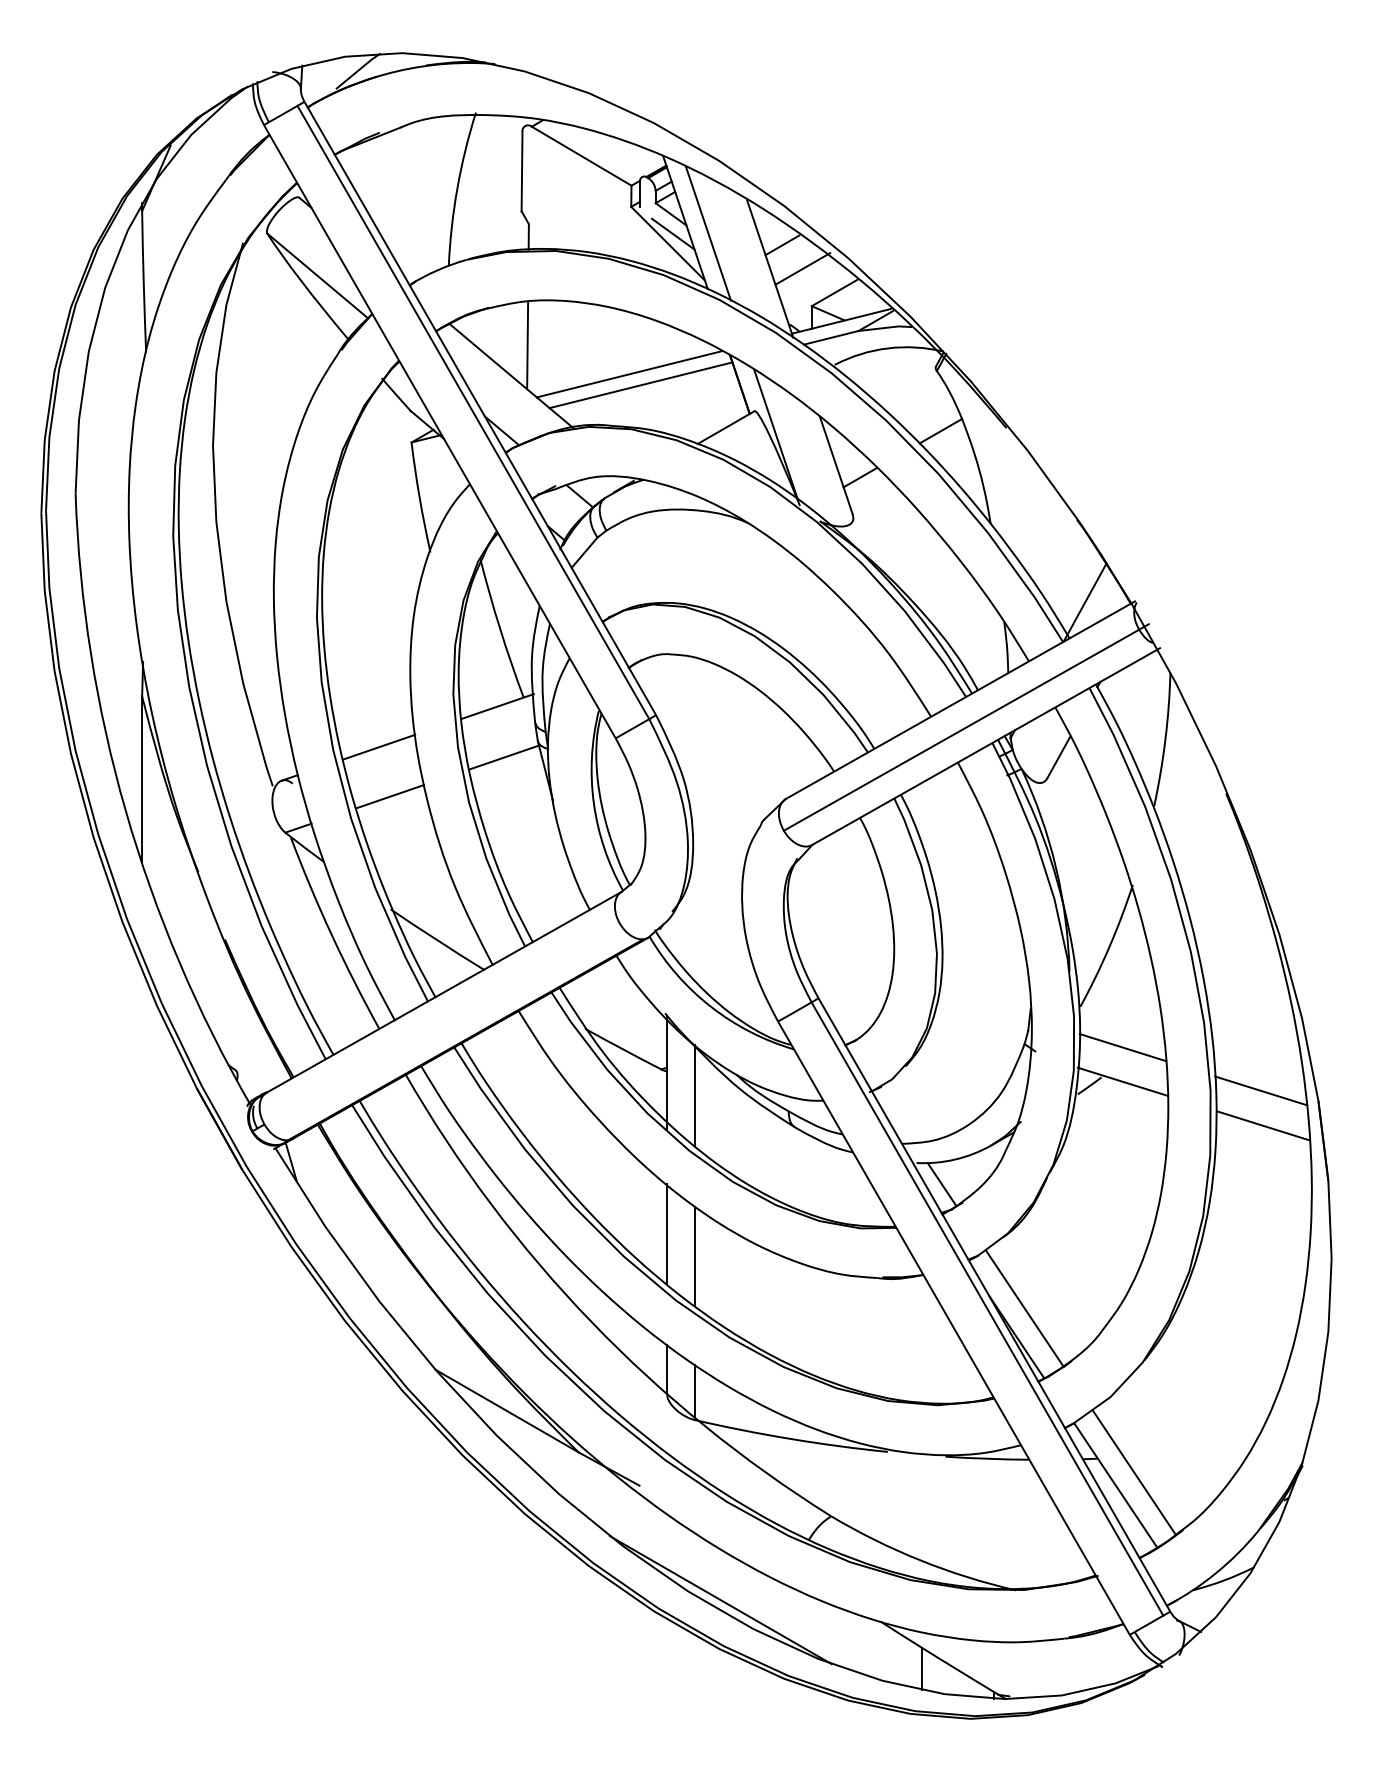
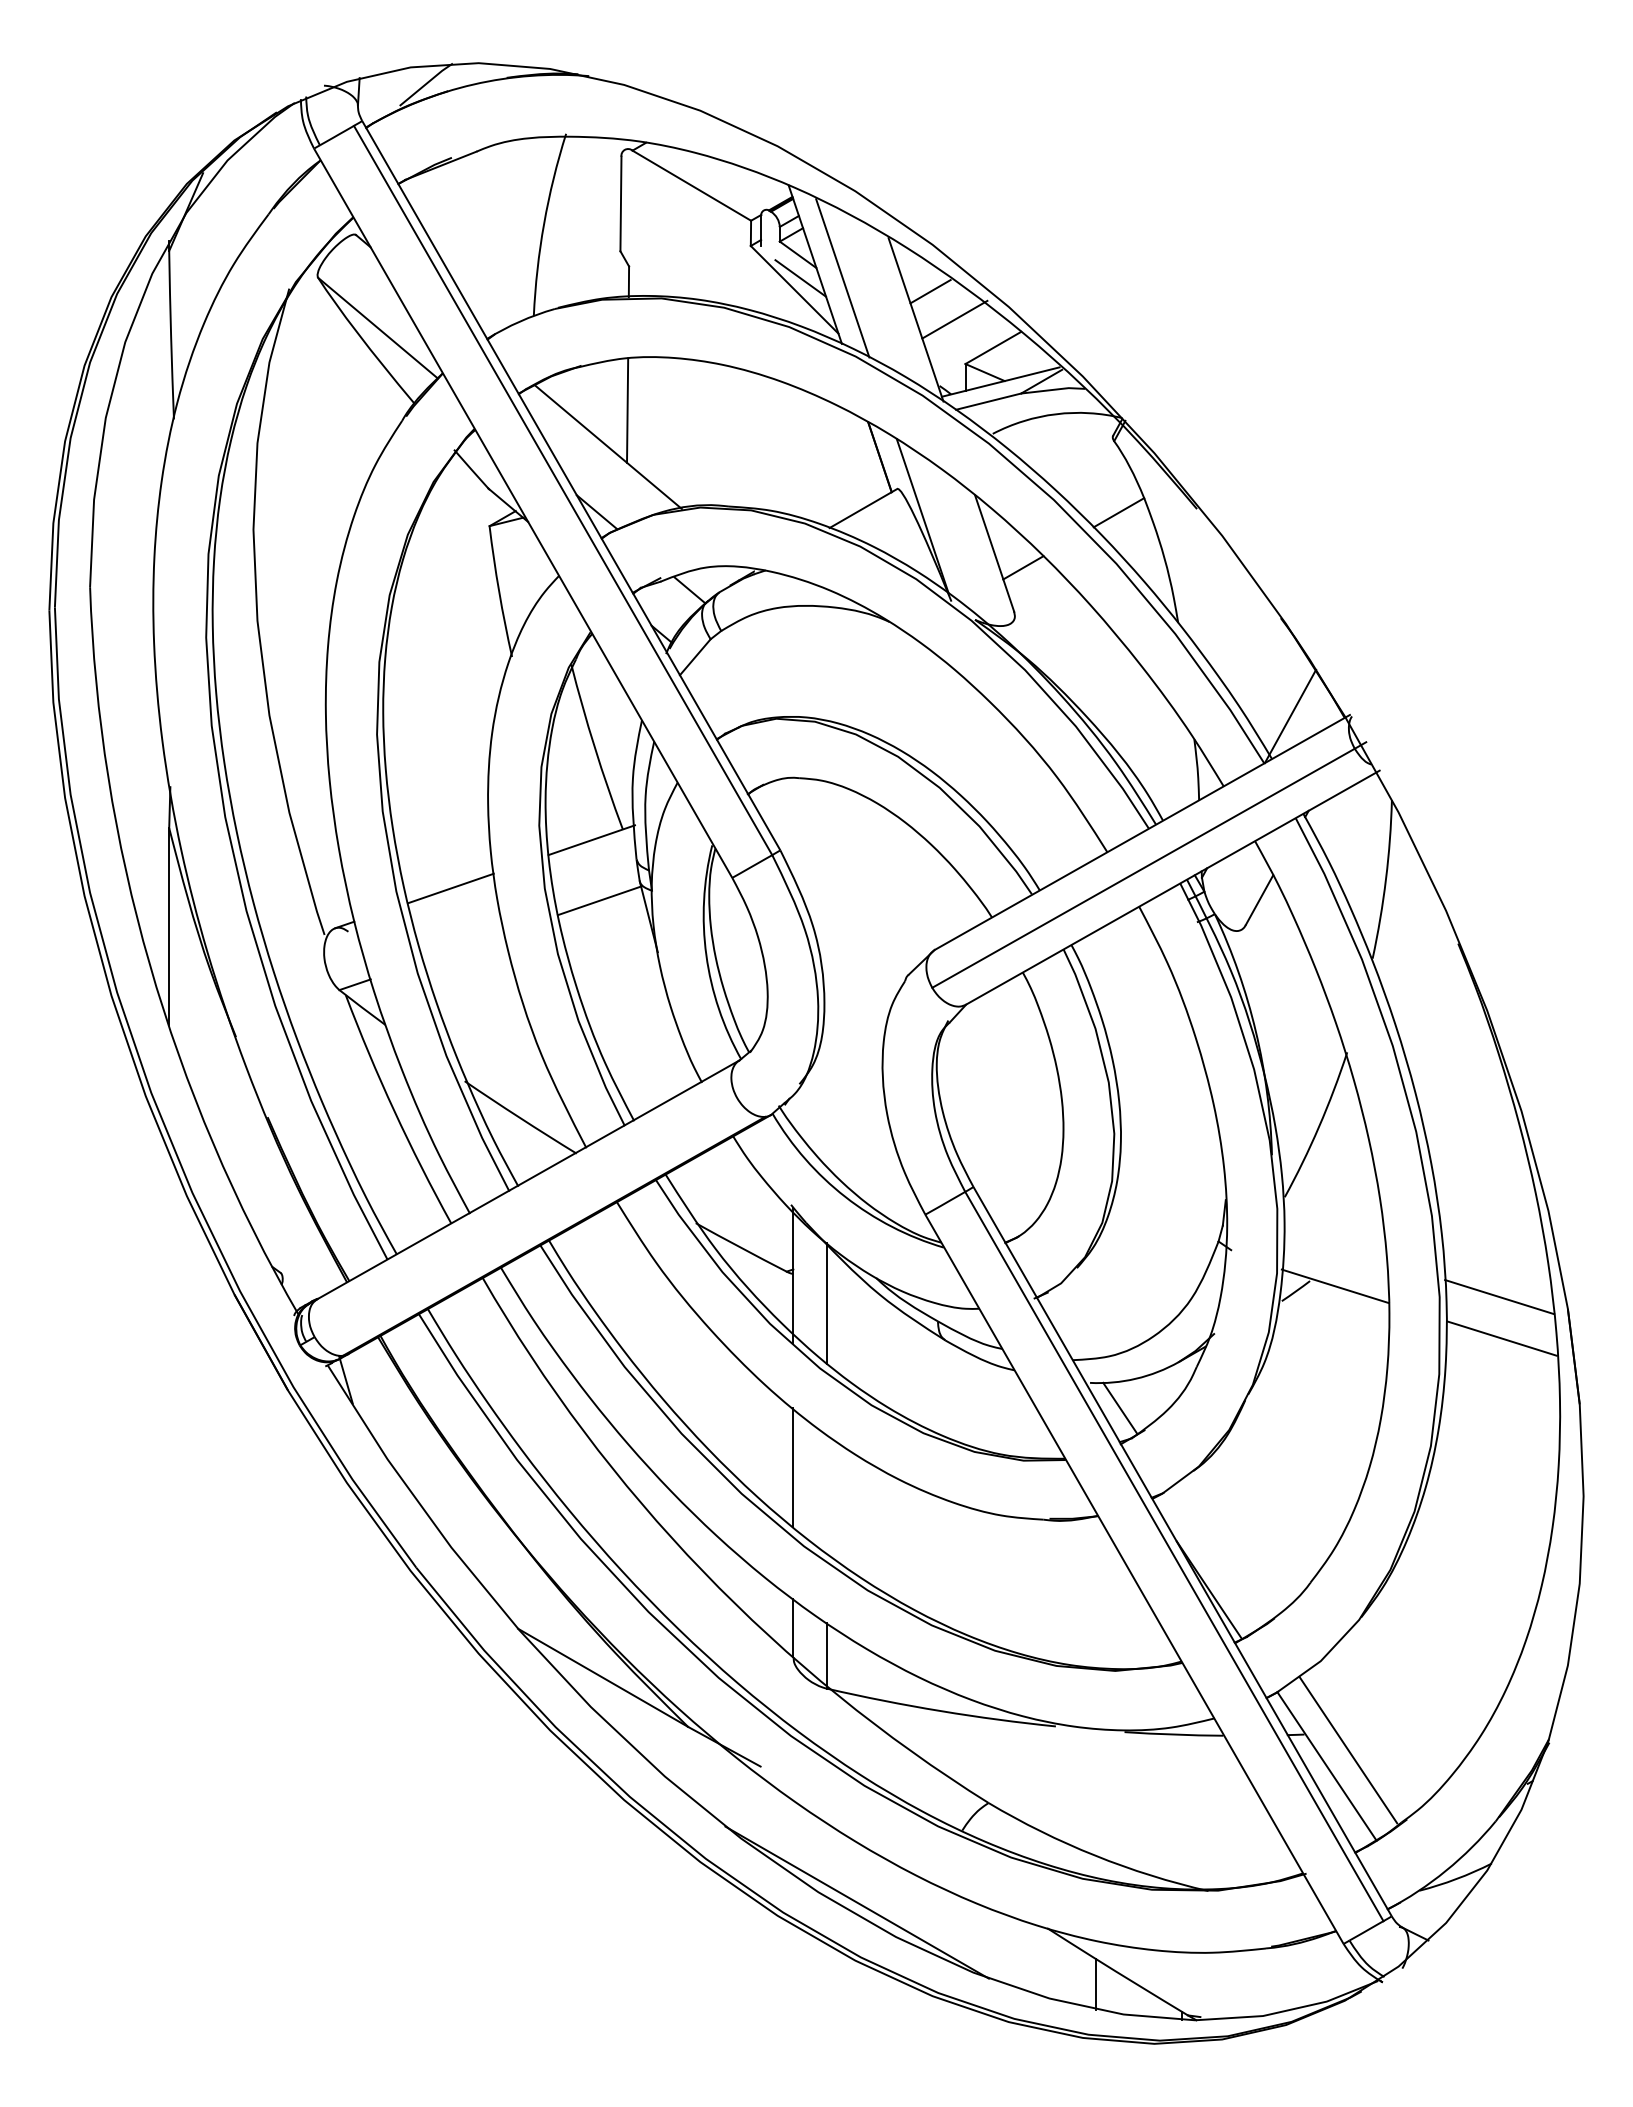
line: (629, 374) -> (748, 445), removed
line: (640, 385) -> (761, 458), removed
line: (390, 796) -> (464, 947), removed
line: (1122, 1047) -> (1334, 1245), removed
line: (695, 1256) -> (827, 1494), removed
line: (1024, 1308) -> (1218, 1555), removed

